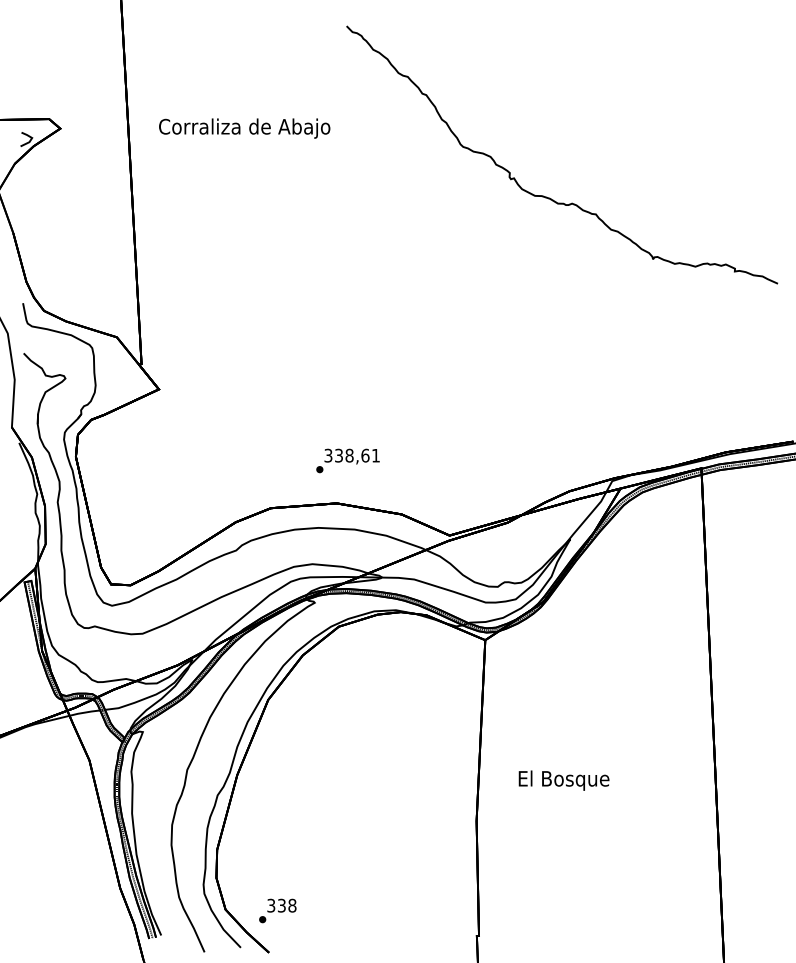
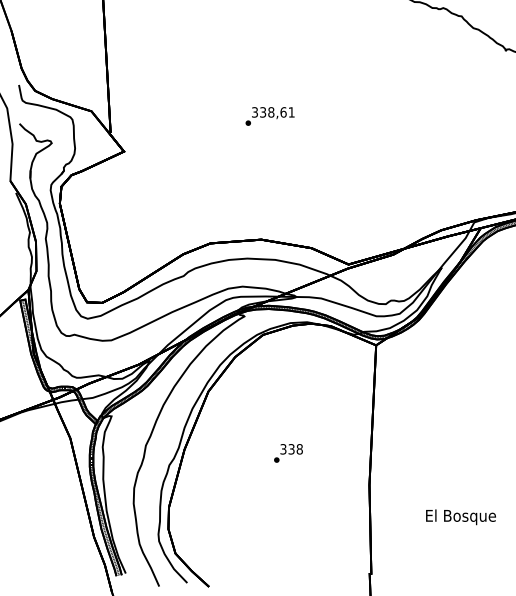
text: (347, 460) -> (269, 116), moved
text: (563, 780) -> (460, 517), moved
text: (277, 910) -> (288, 453), moved

